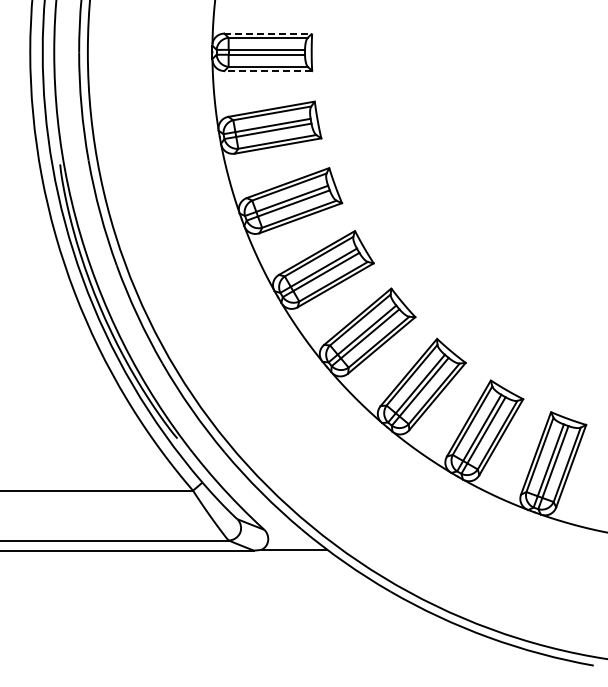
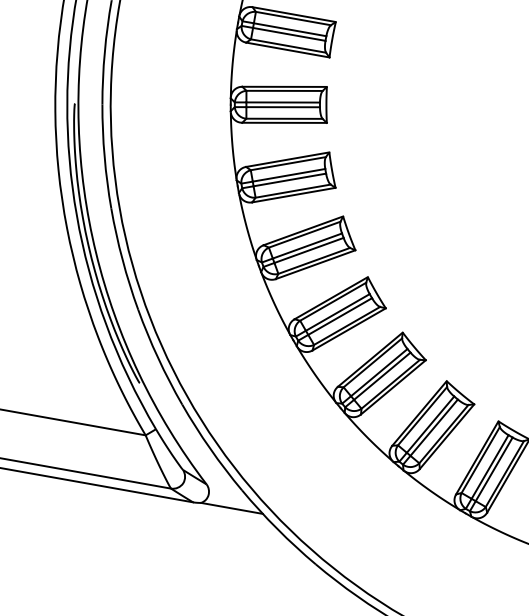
line: (268, 33) -> (294, 14), dashed -> solid
line: (268, 71) -> (288, 50), dashed -> solid

